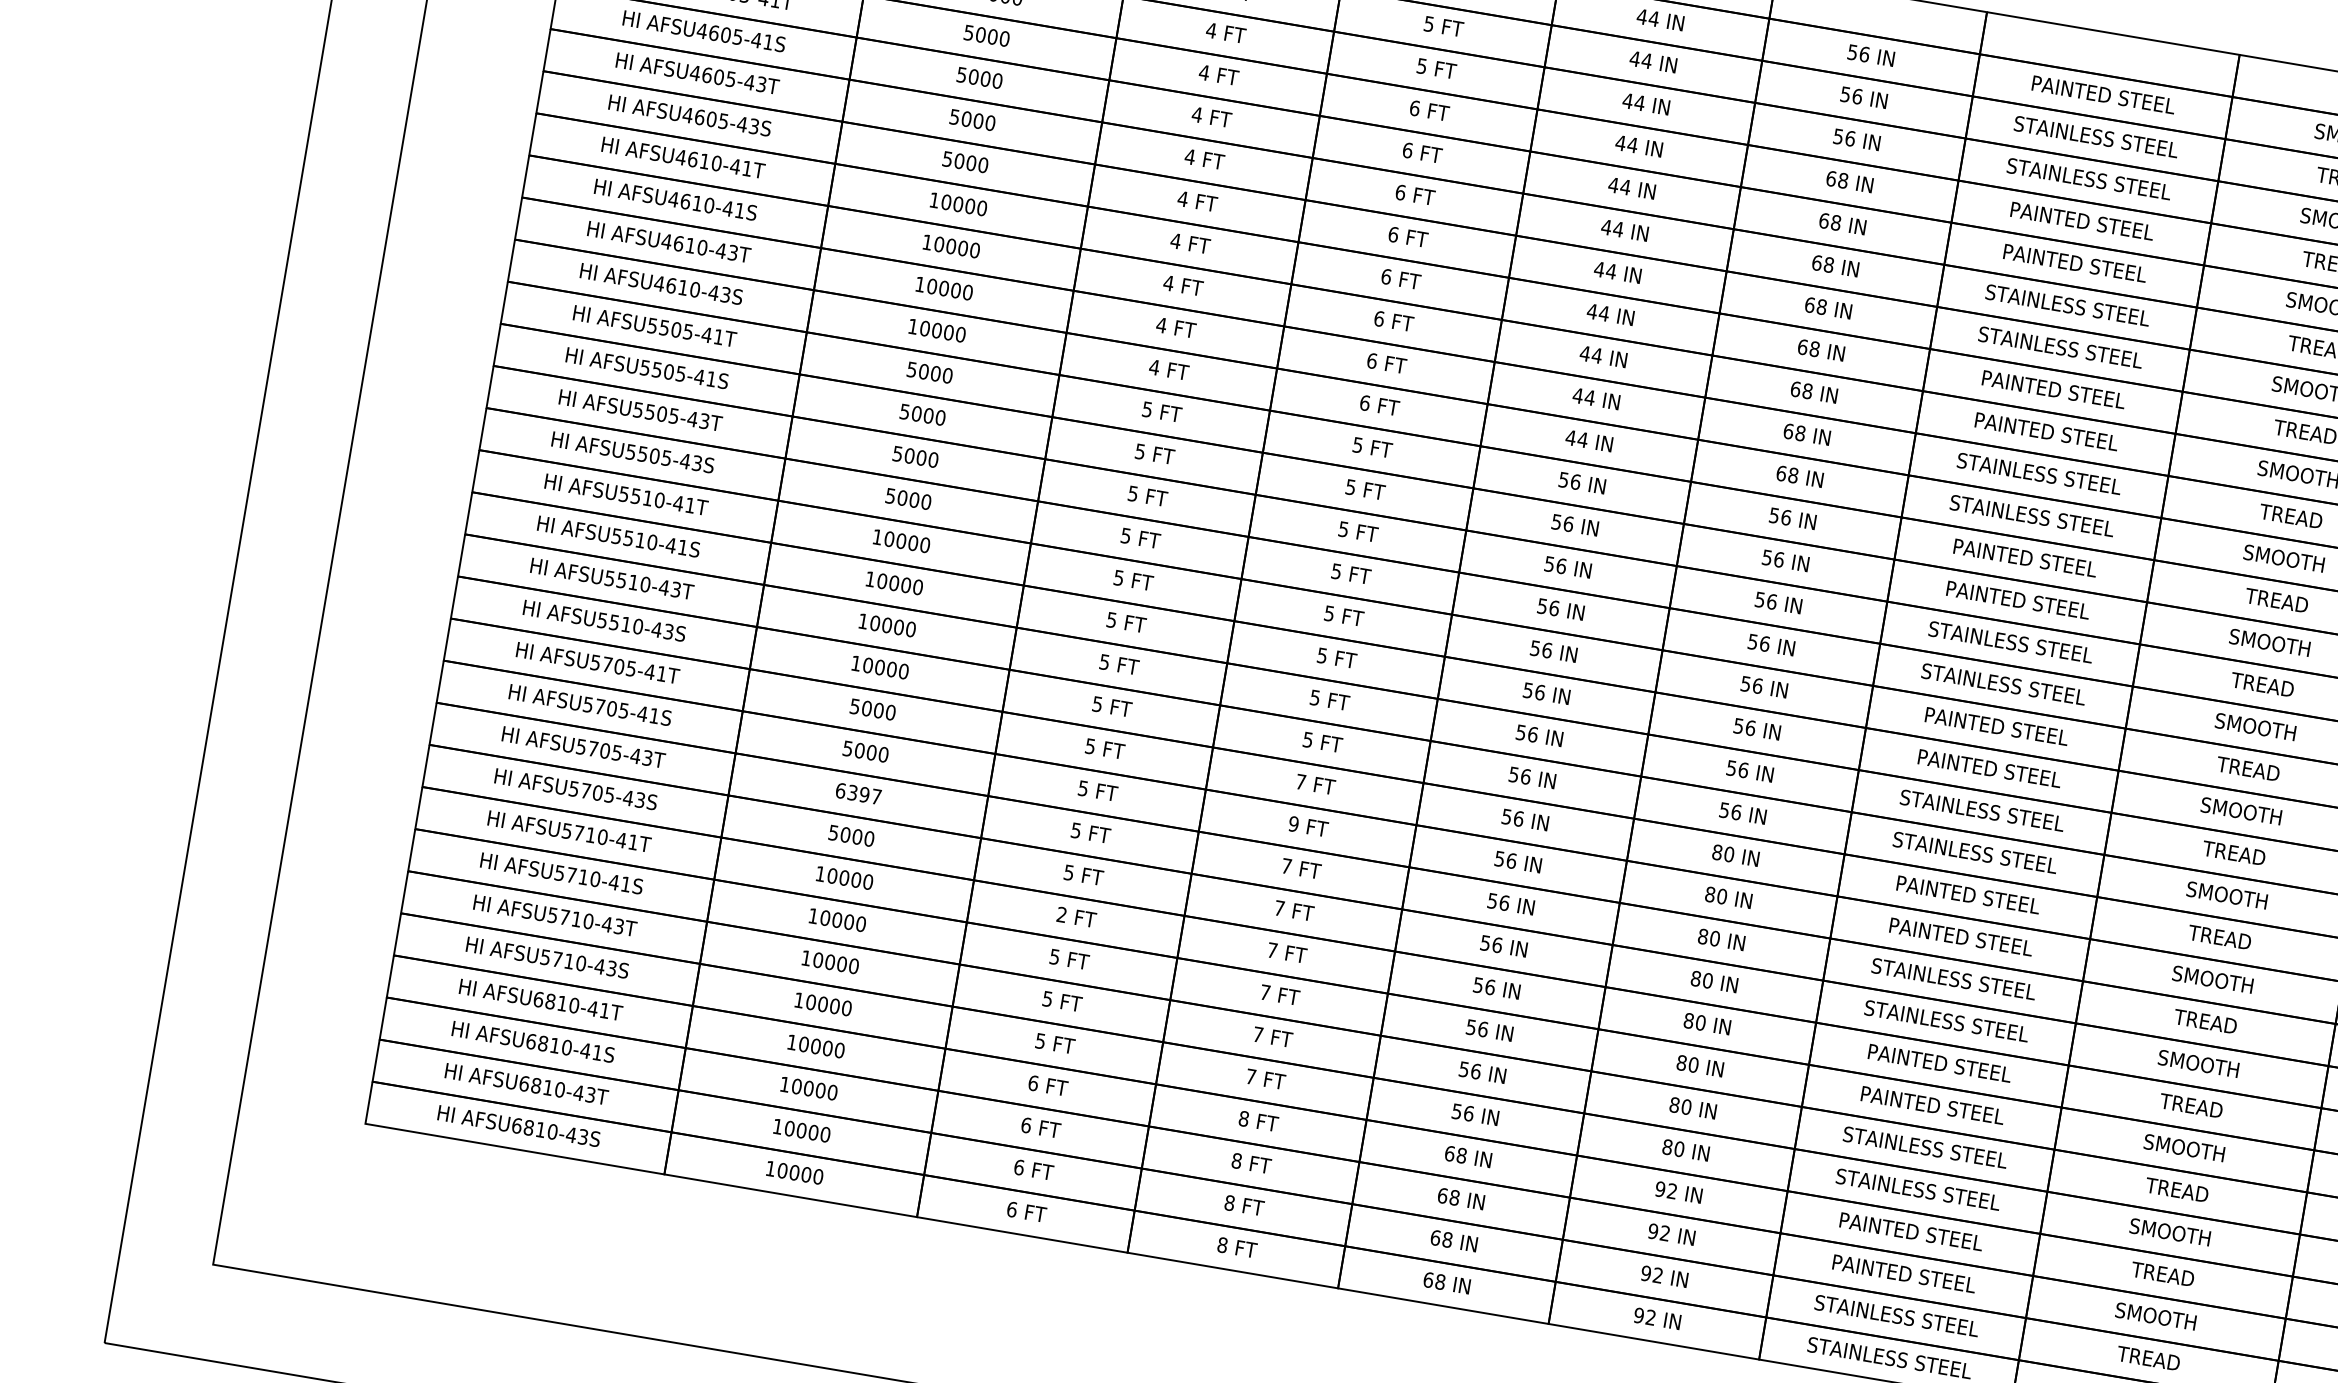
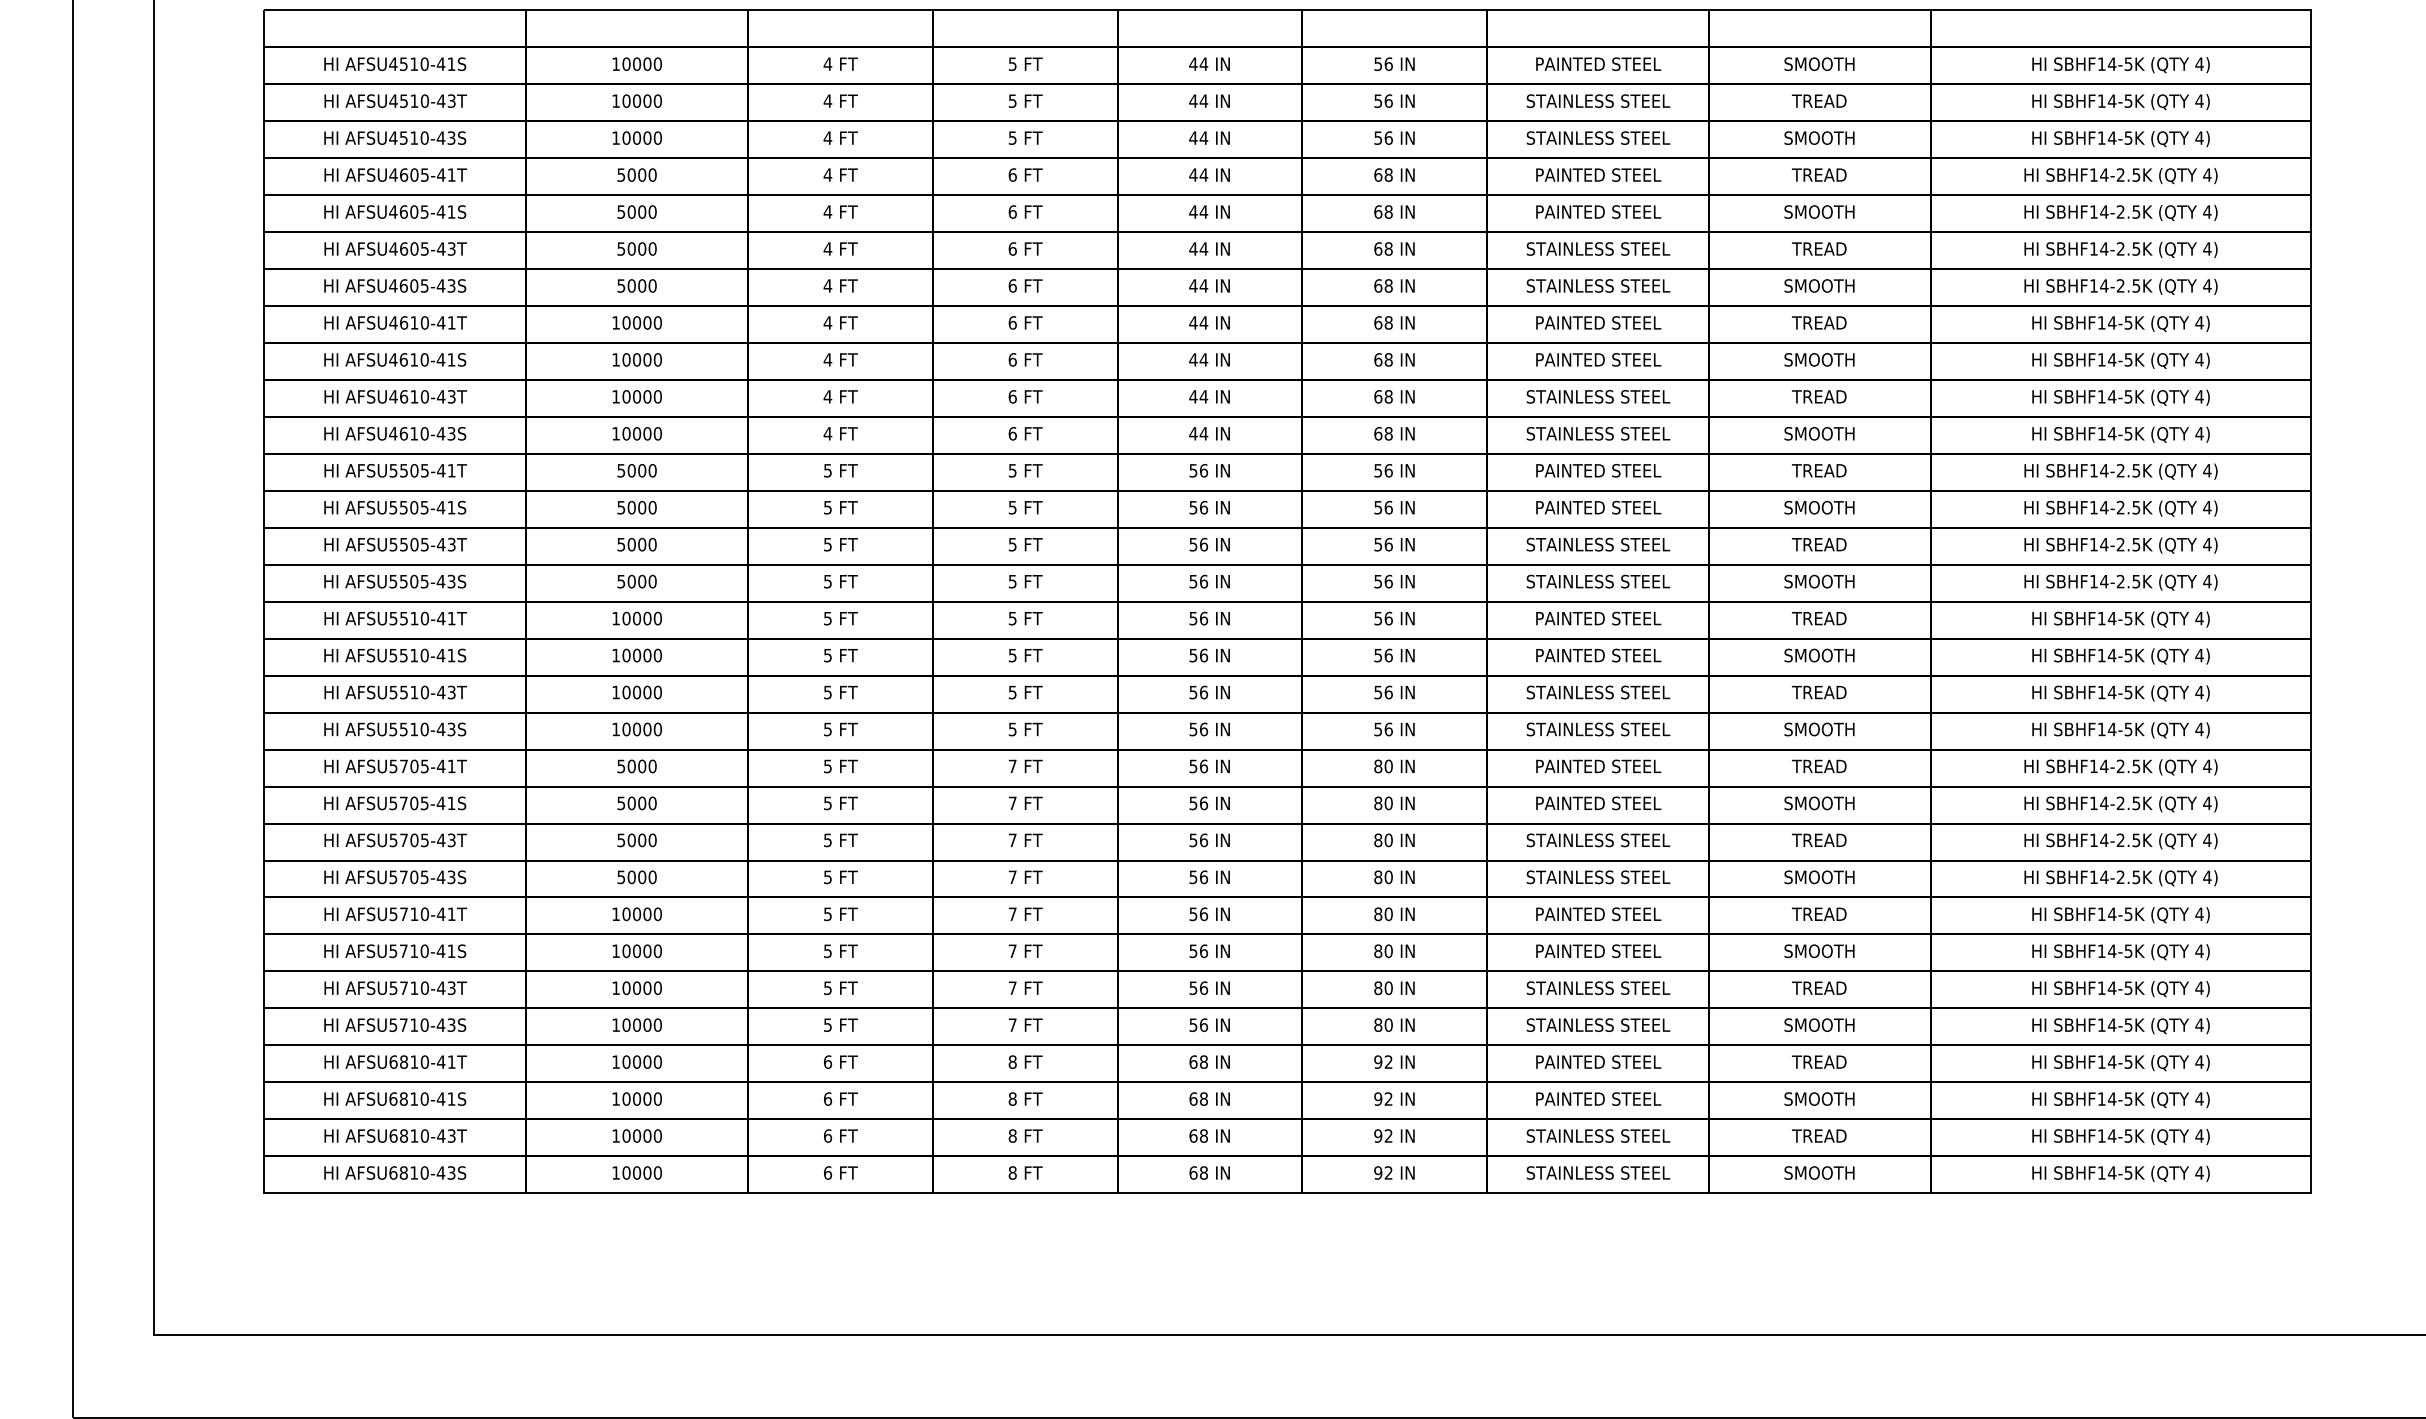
text: (858, 793) -> (636, 840), 6397 -> 5000
text: (1293, 824) -> (1012, 803), 9 -> 7
text: (1061, 915) -> (827, 914), 2 -> 5

